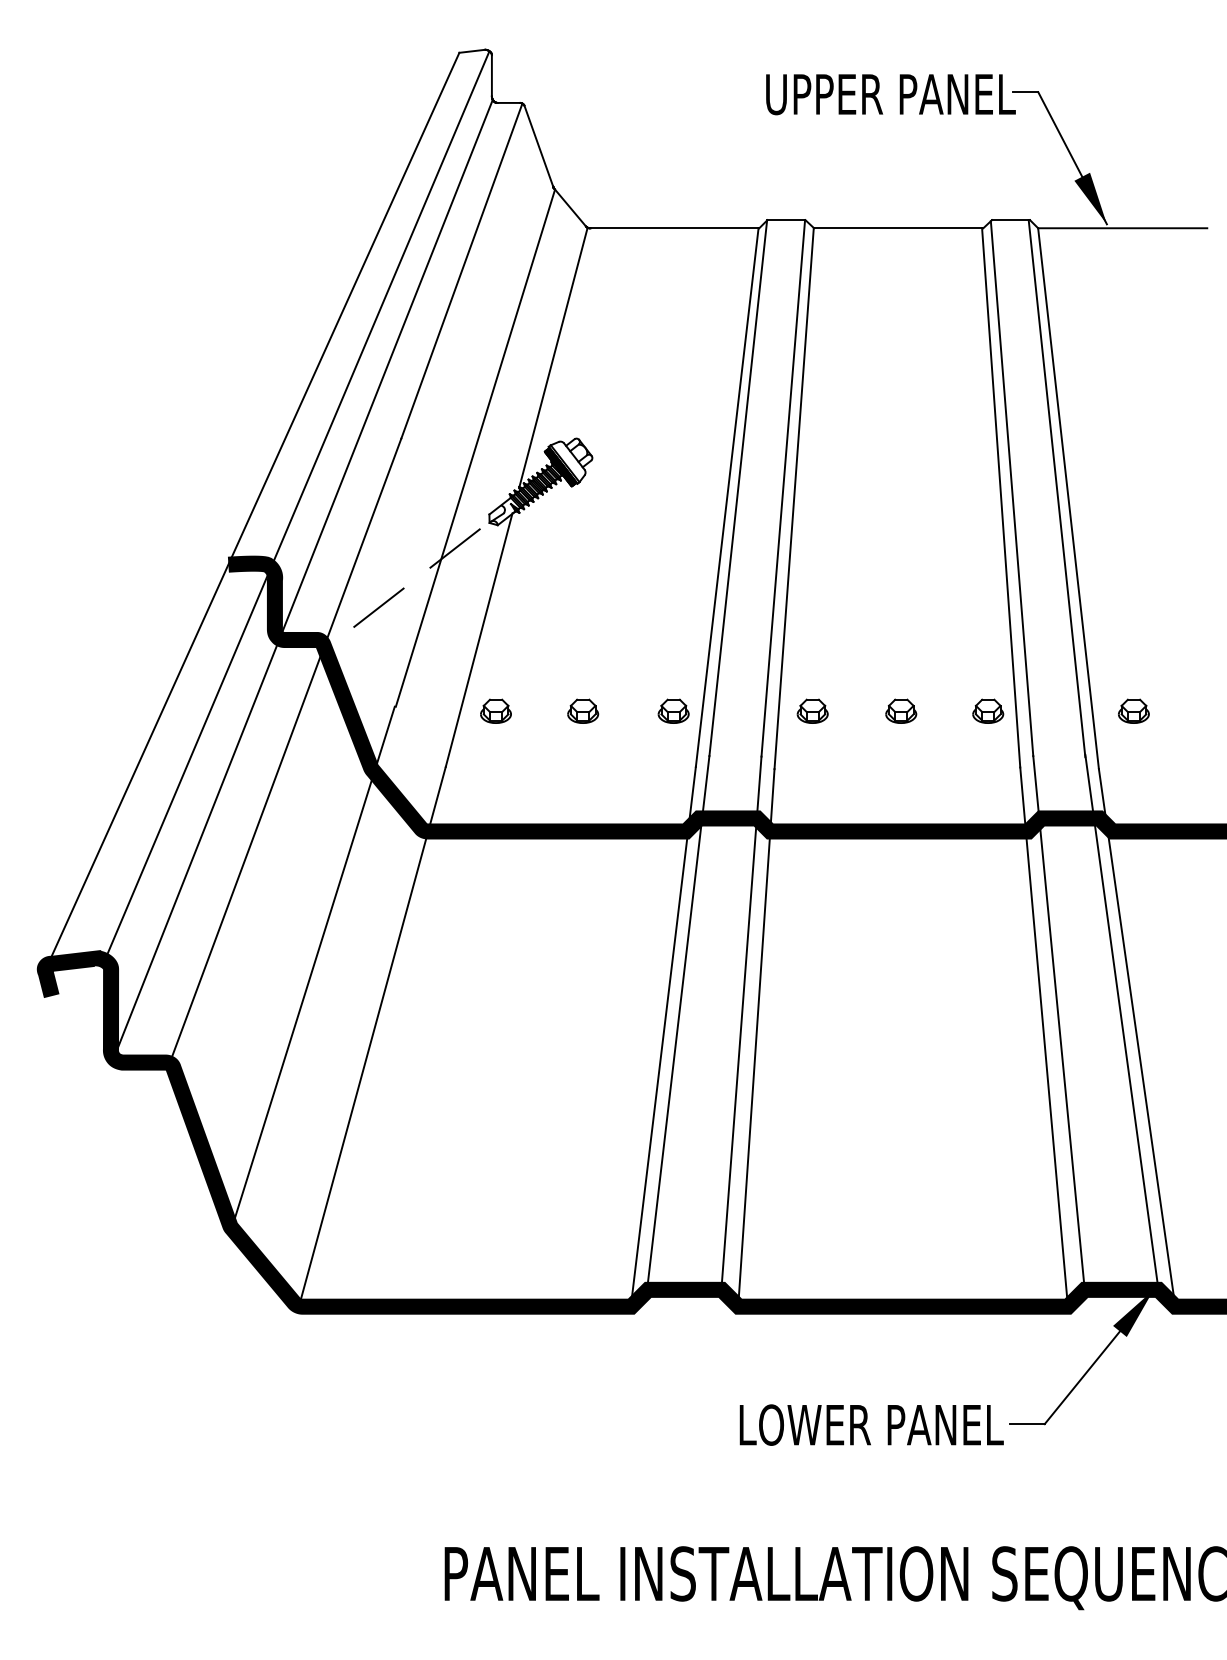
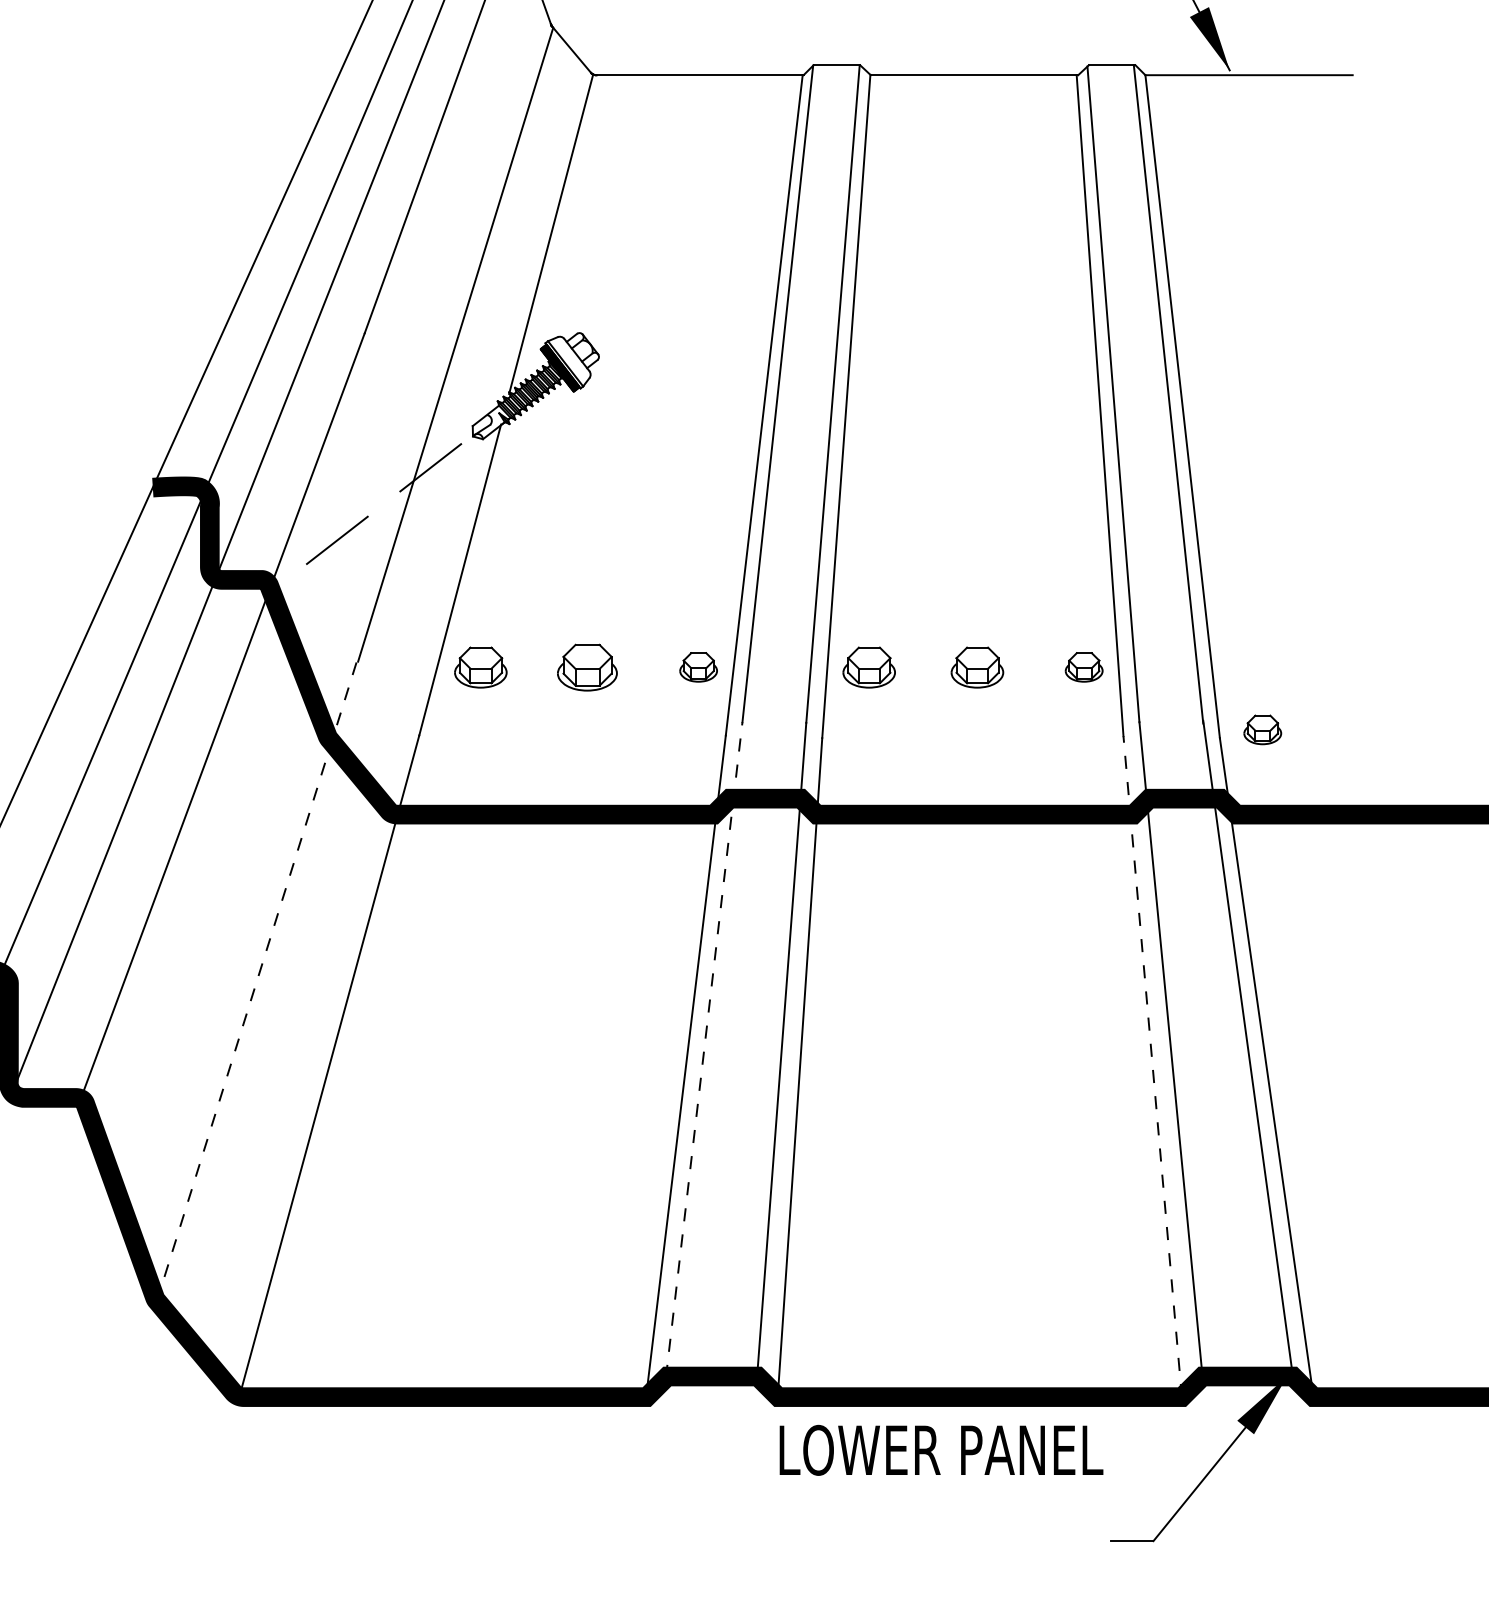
part: (495, 710) -> (480, 666), size x1.4
part: (583, 710) -> (588, 666), size x1.6
part: (812, 710) -> (868, 666), size x1.4
part: (901, 710) -> (977, 666), size x1.4
part: (1133, 710) -> (1262, 728), moved
line: (313, 967) -> (257, 981), solid -> dashed
line: (678, 1023) -> (704, 1050), solid -> dashed
line: (1044, 1037) -> (1153, 1067), solid -> dashed
text: (871, 1424) -> (941, 1449), moved

